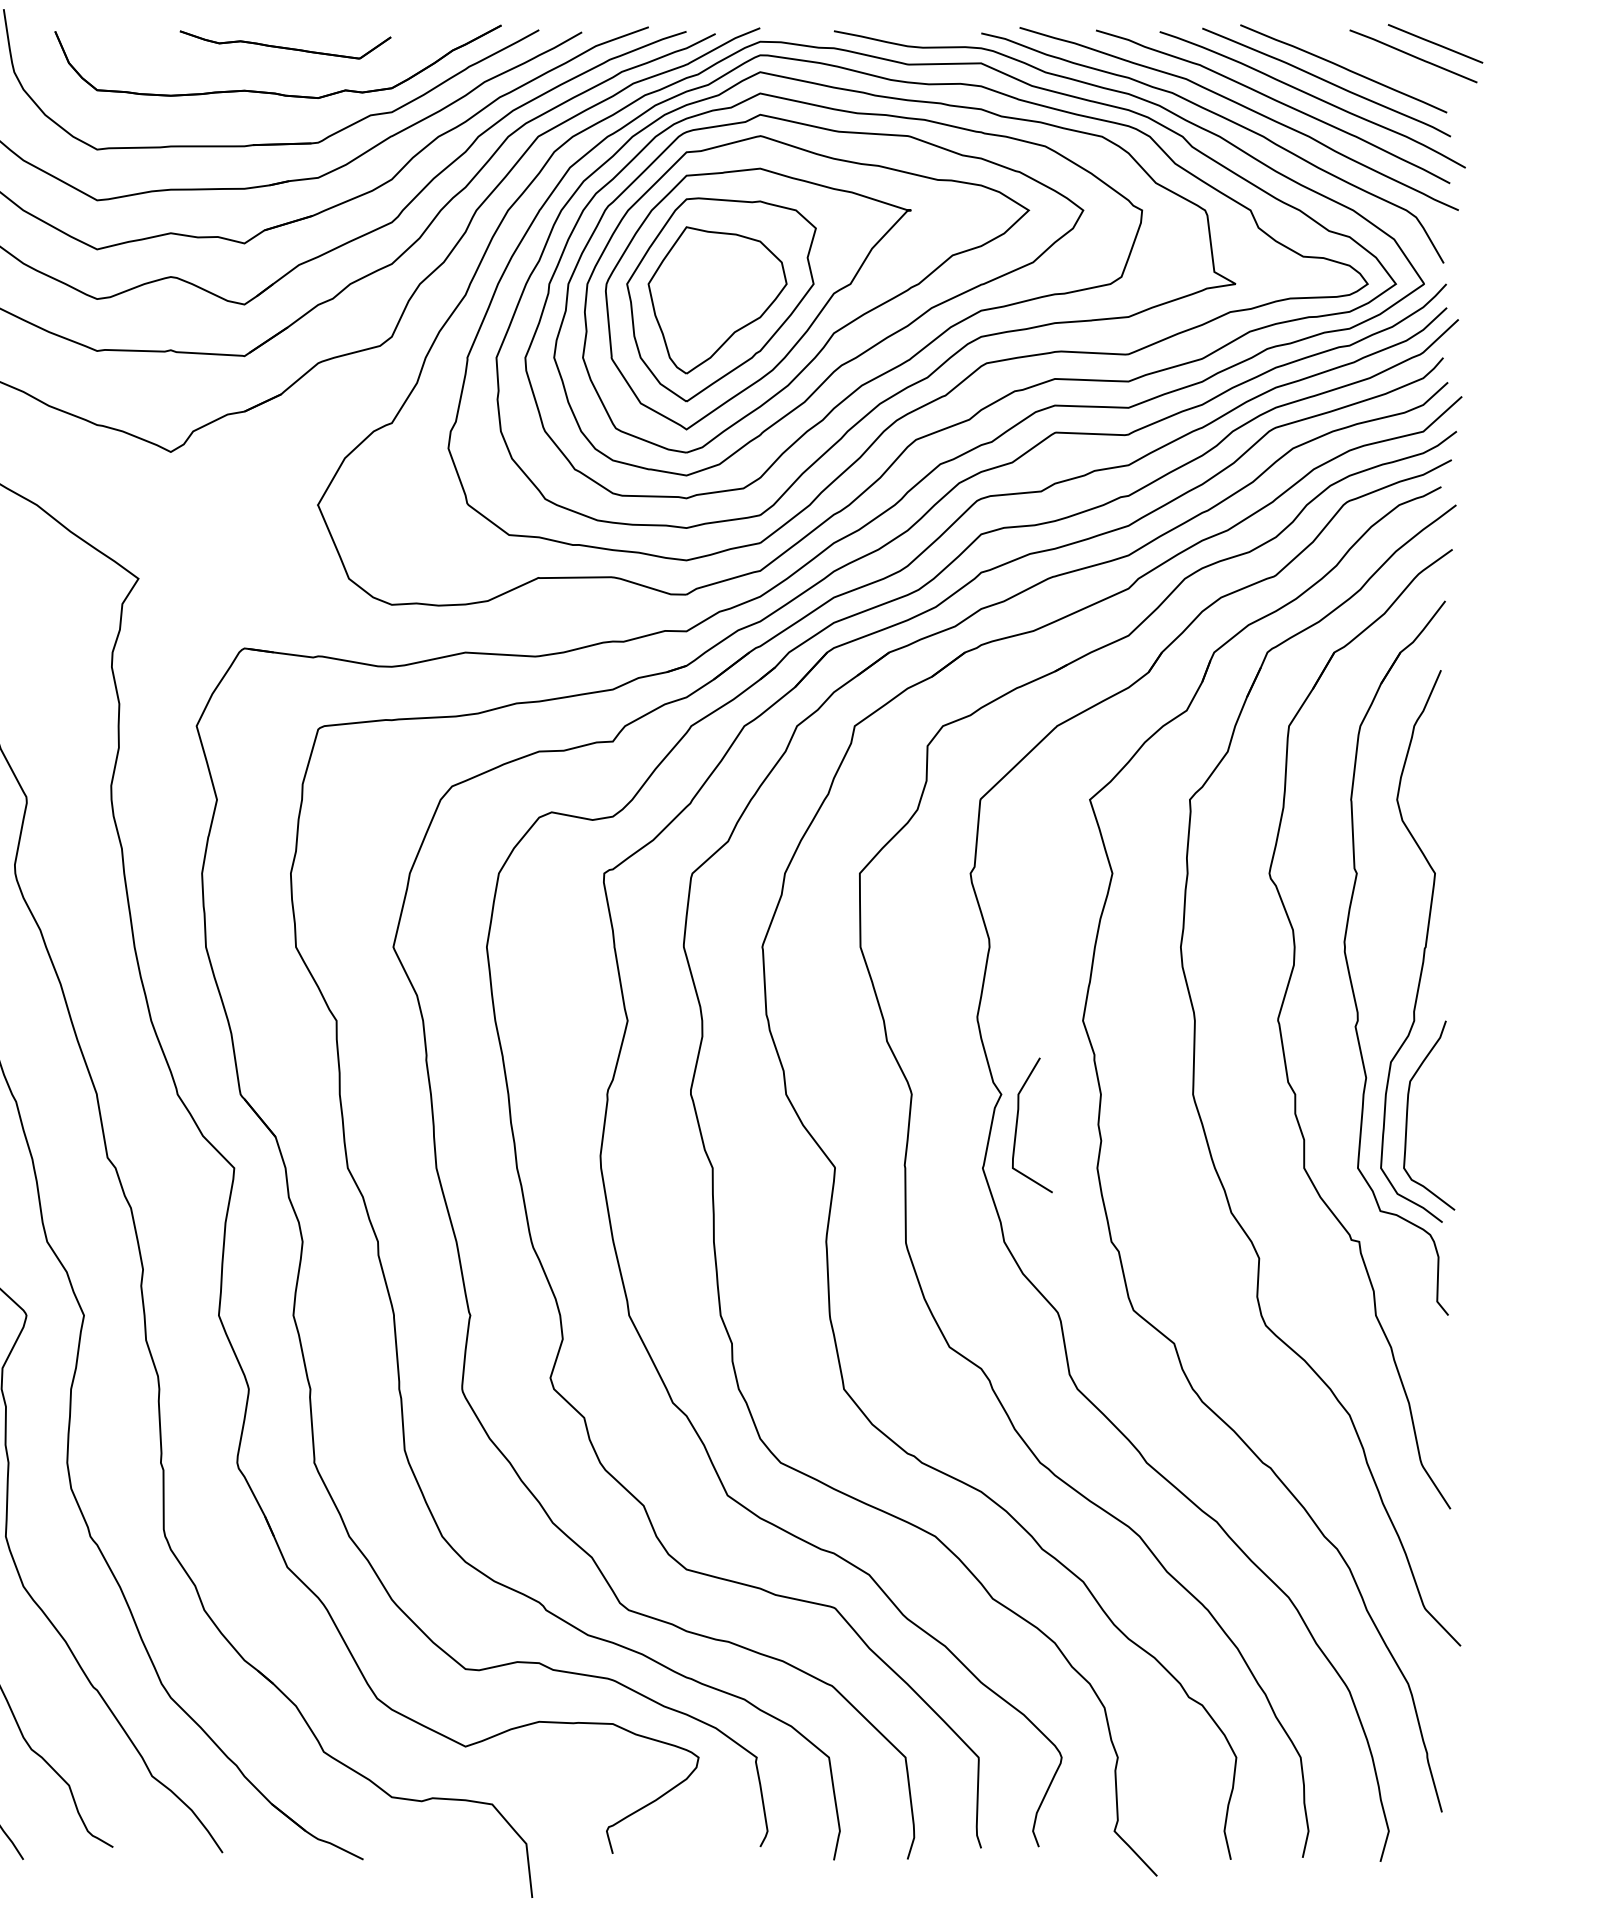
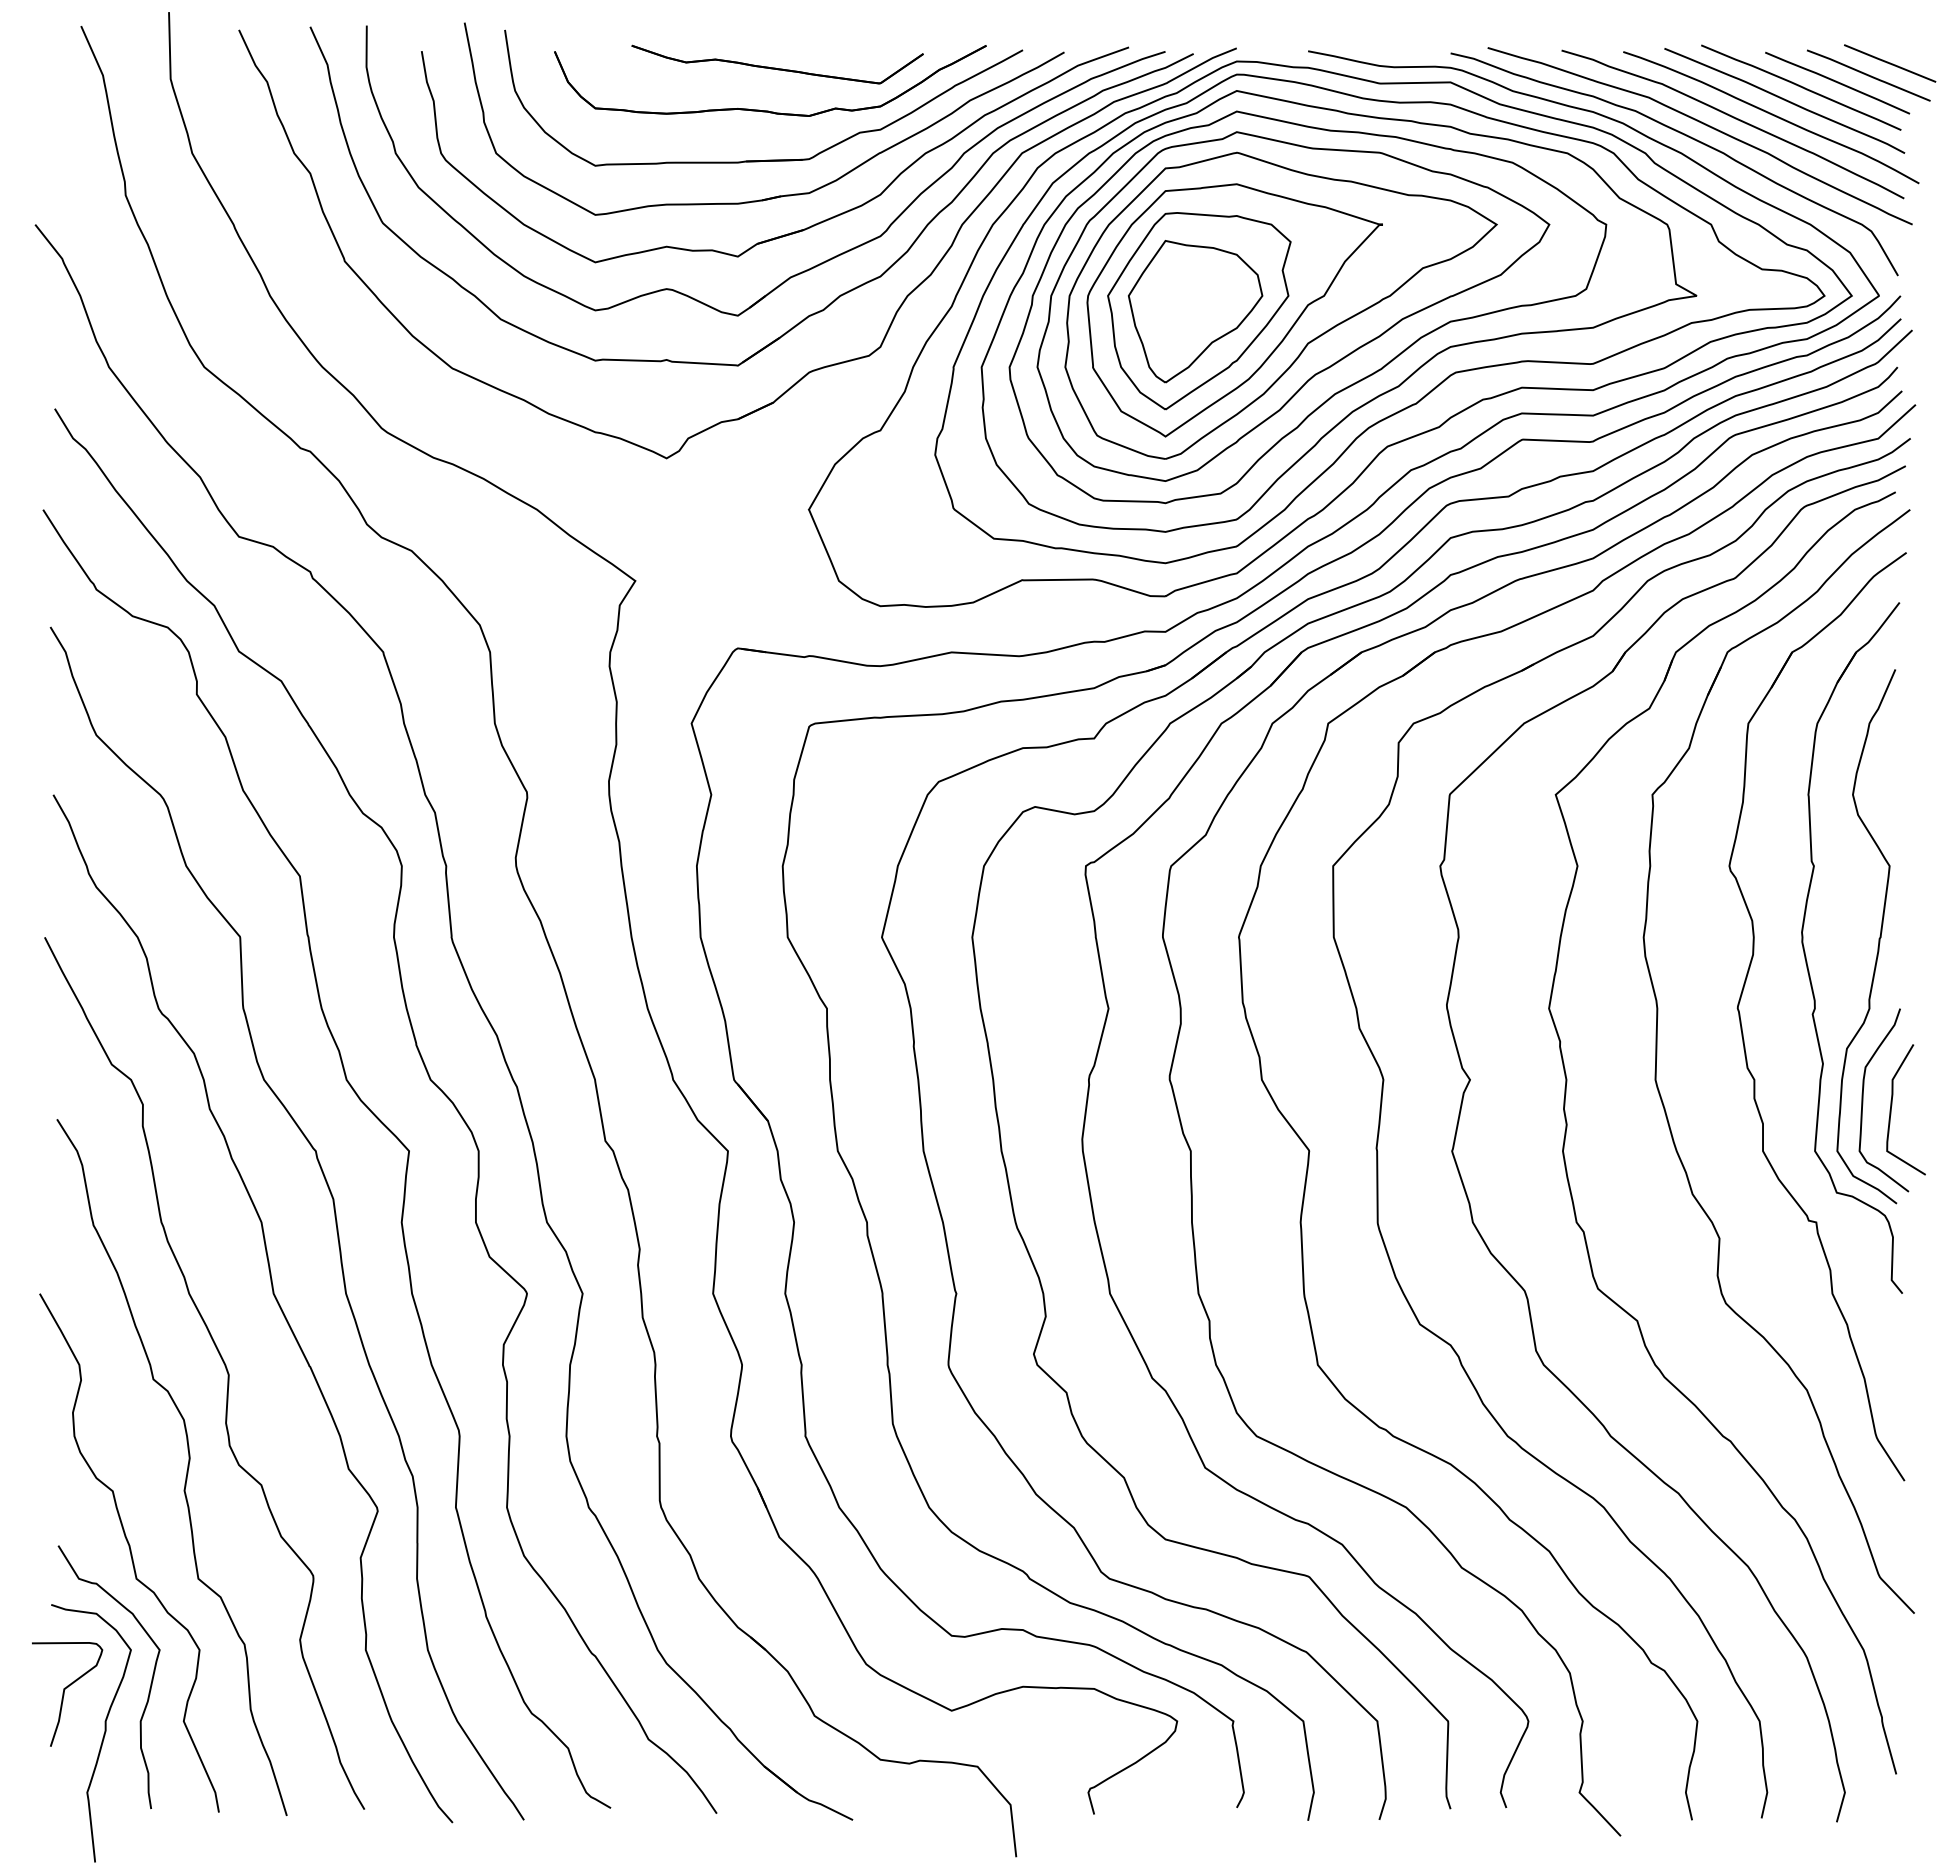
part: (285, 44) -> (777, 64), size x1.43
curve: (1381, 63) -> (1837, 82), added
curve: (1018, 1120) -> (1892, 1105), moved

